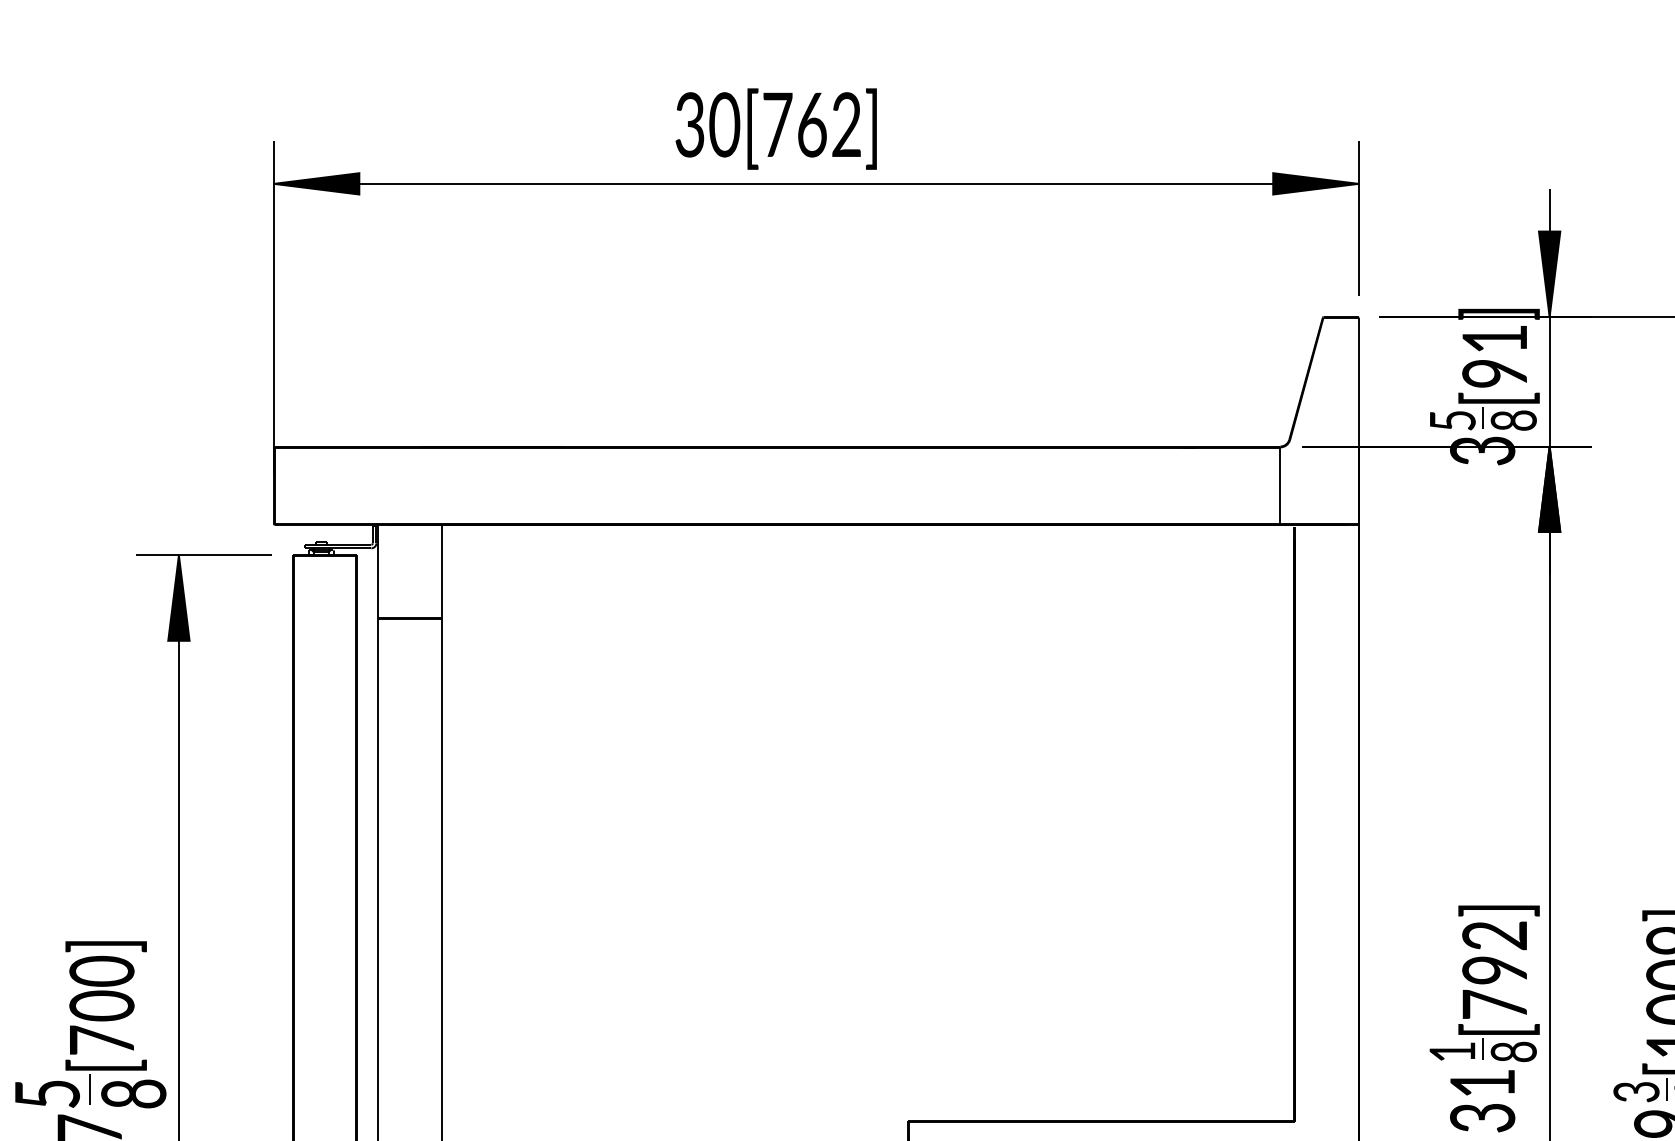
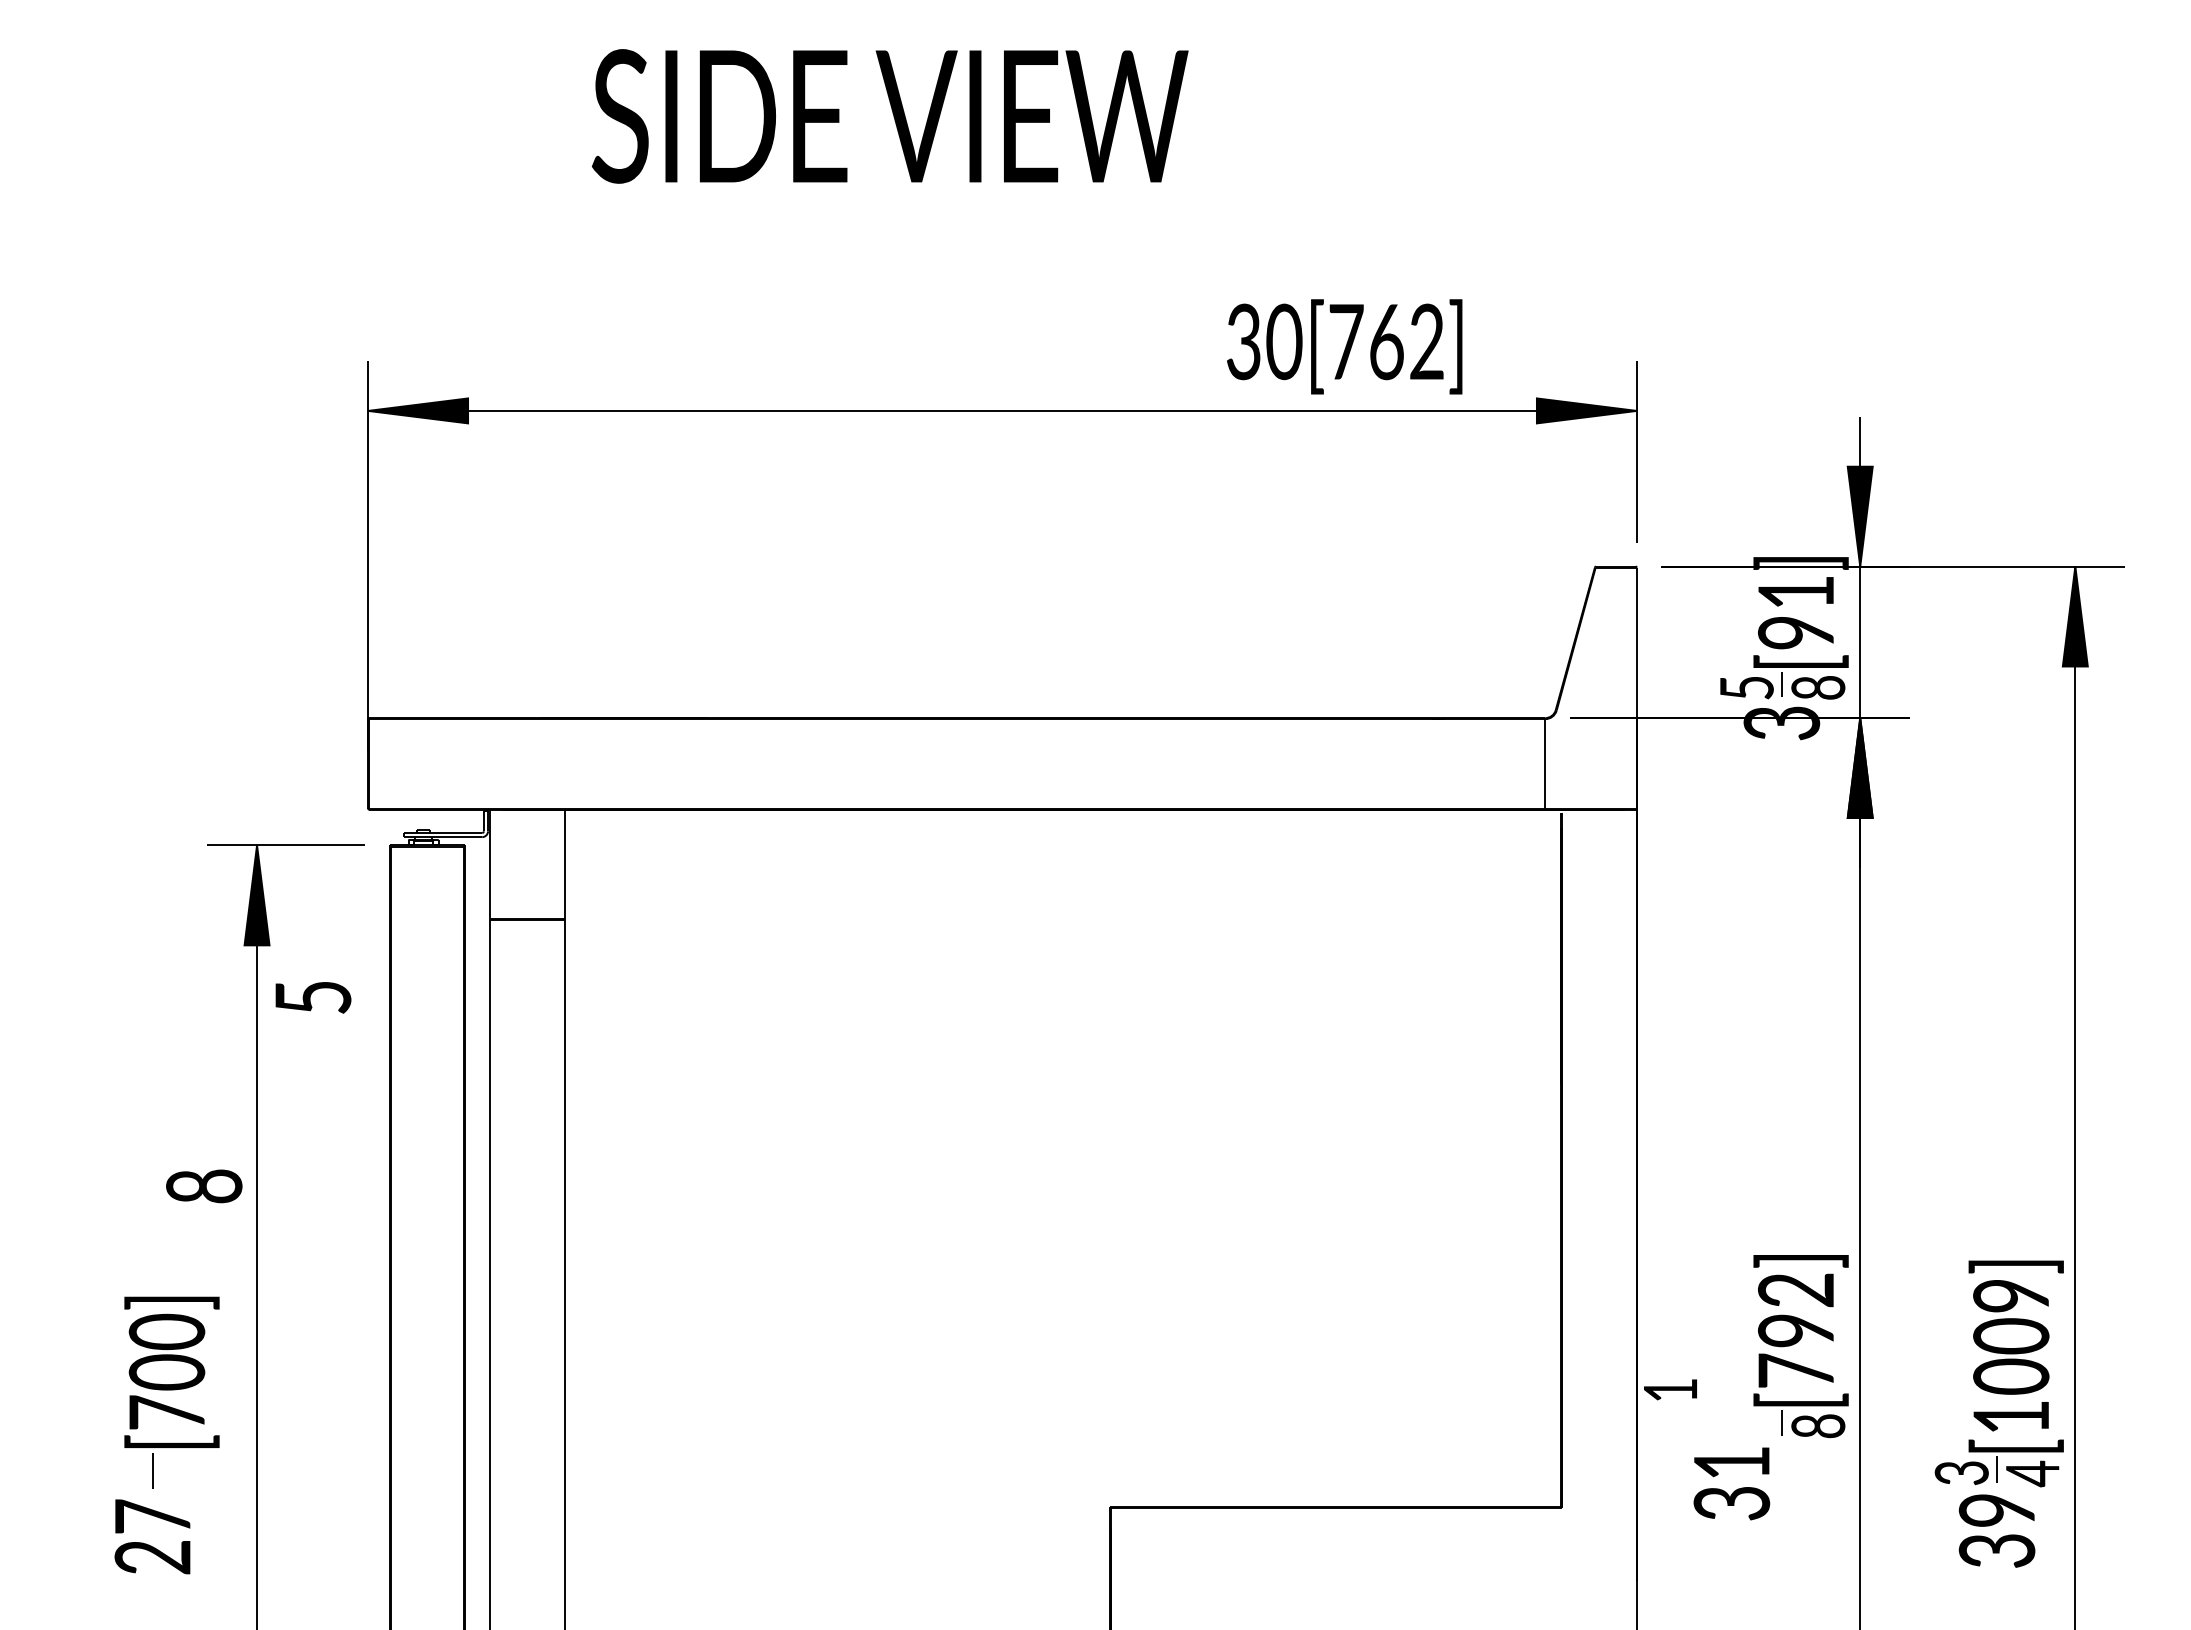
text: (776, 128) -> (1344, 346), moved
text: (1452, 1051) -> (1670, 1389), moved
text: (47, 1094) -> (313, 997), moved
text: (133, 1094) -> (204, 1186), moved
text: (1482, 1100) -> (1731, 1483), moved

